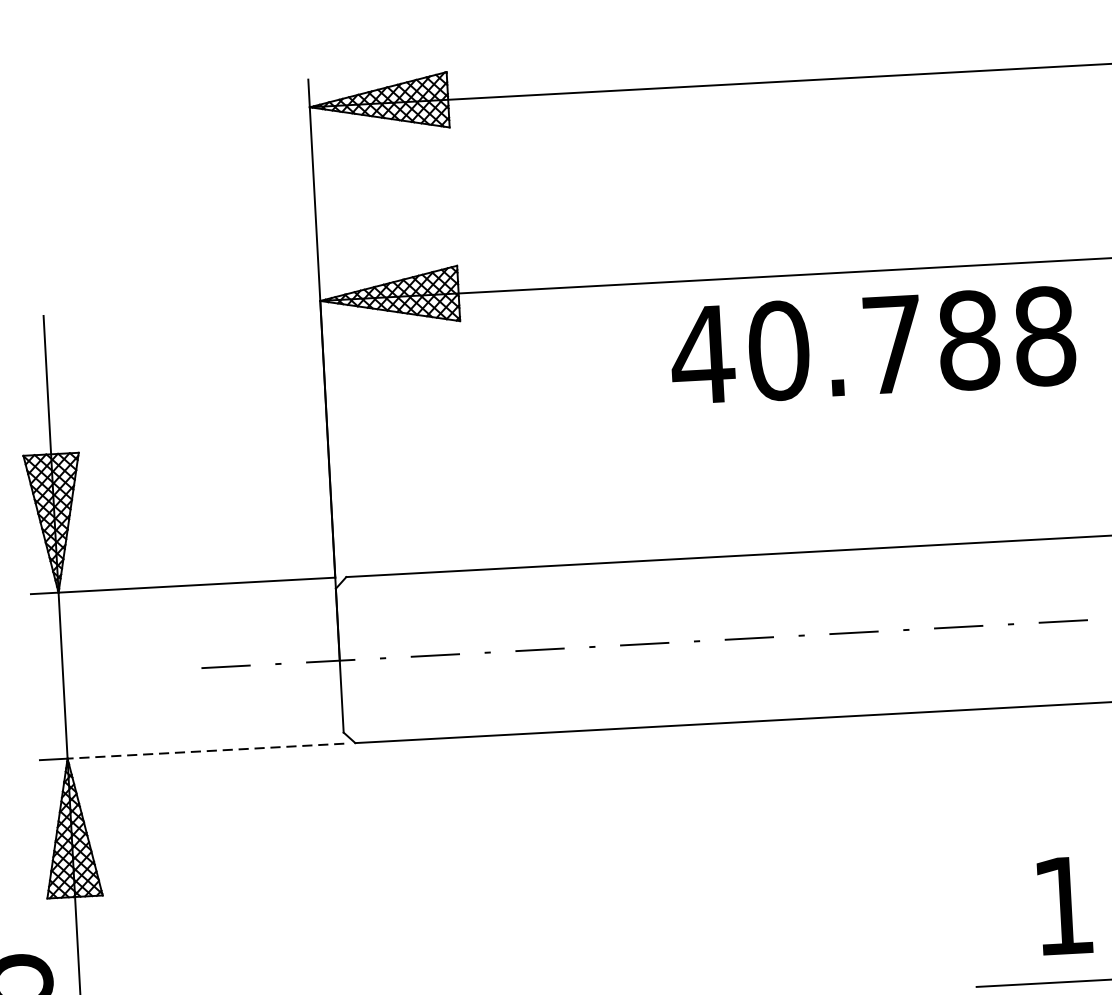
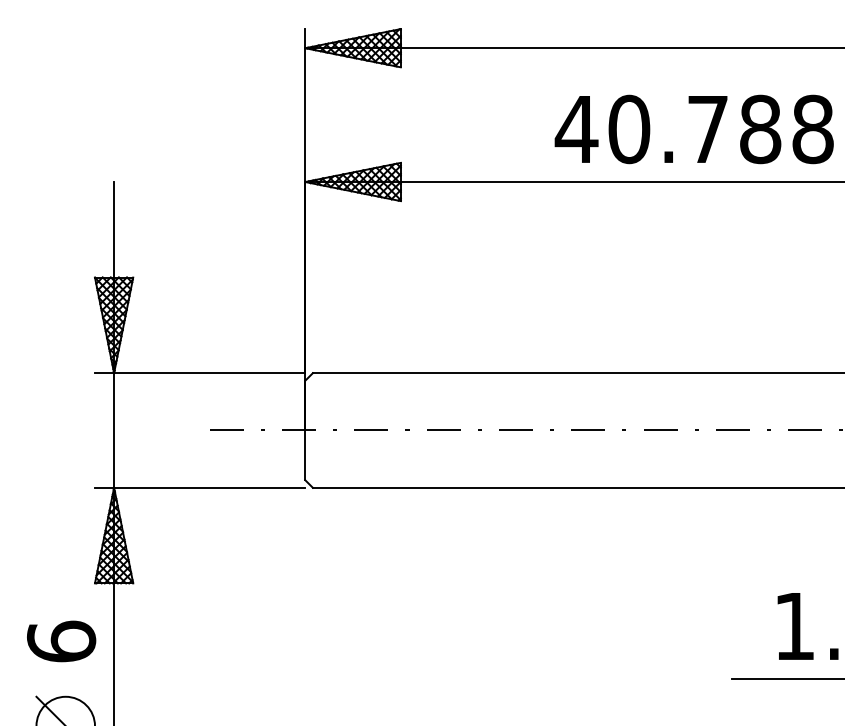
text: (871, 345) -> (693, 129), moved
line: (205, 750) -> (209, 487), dashed -> solid

